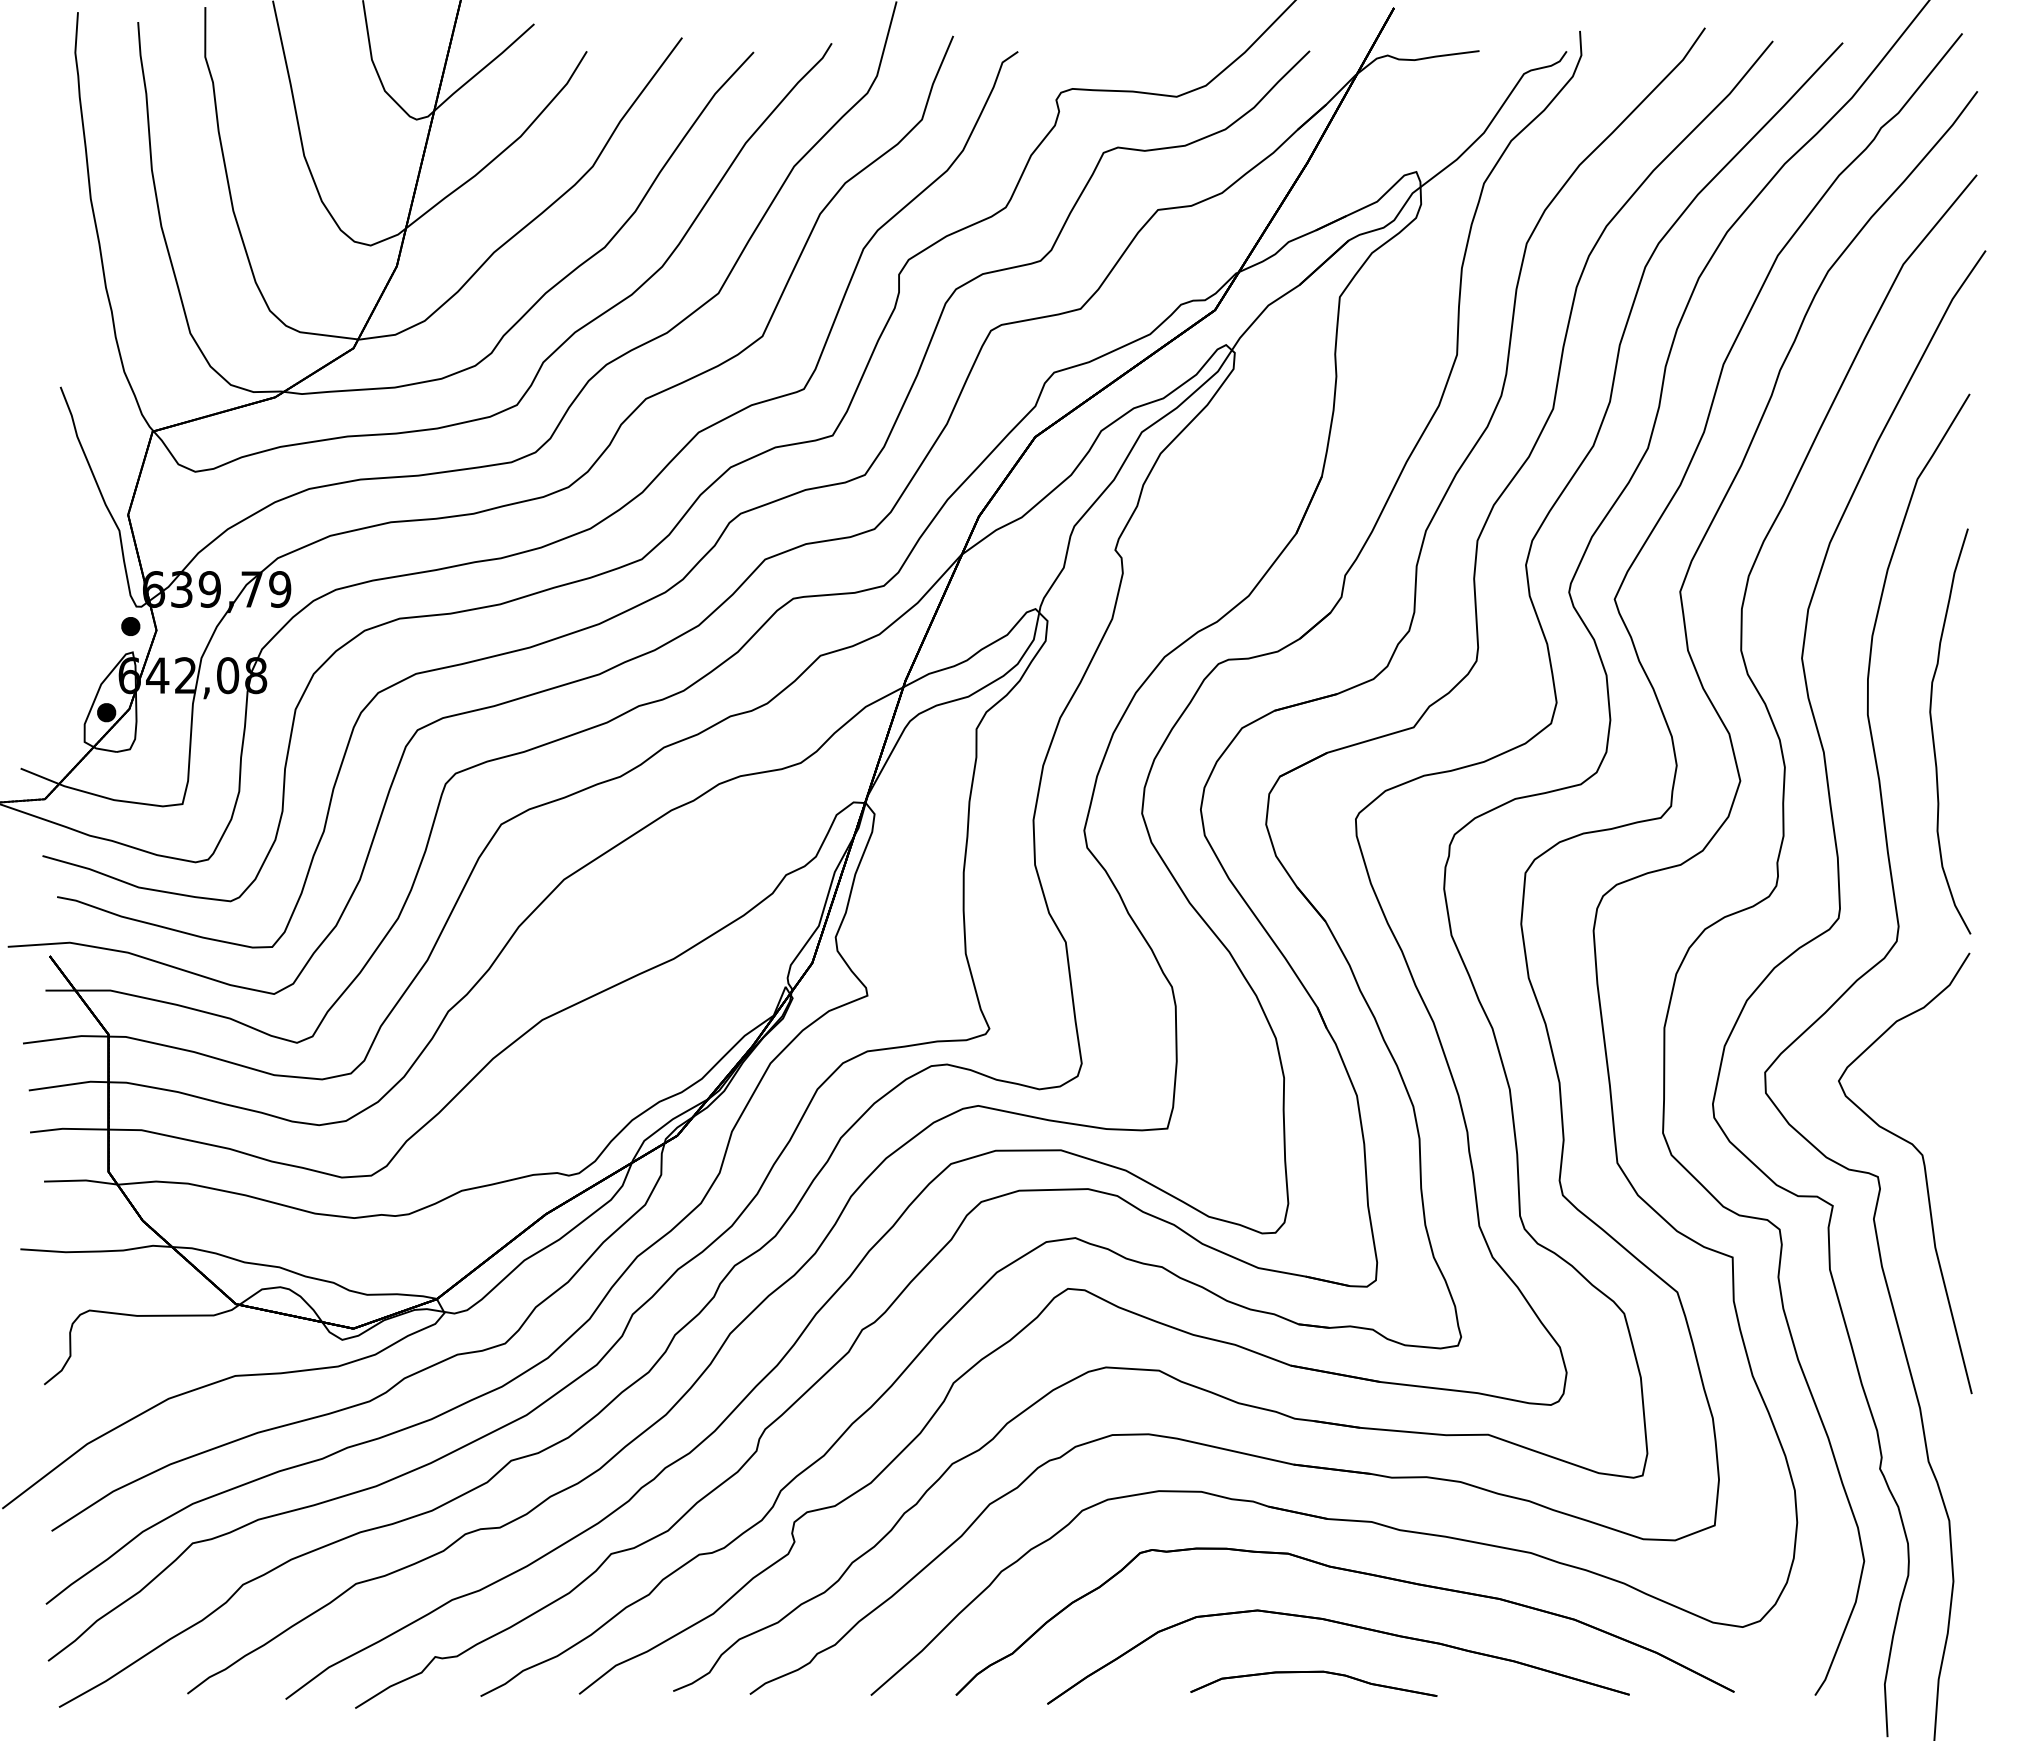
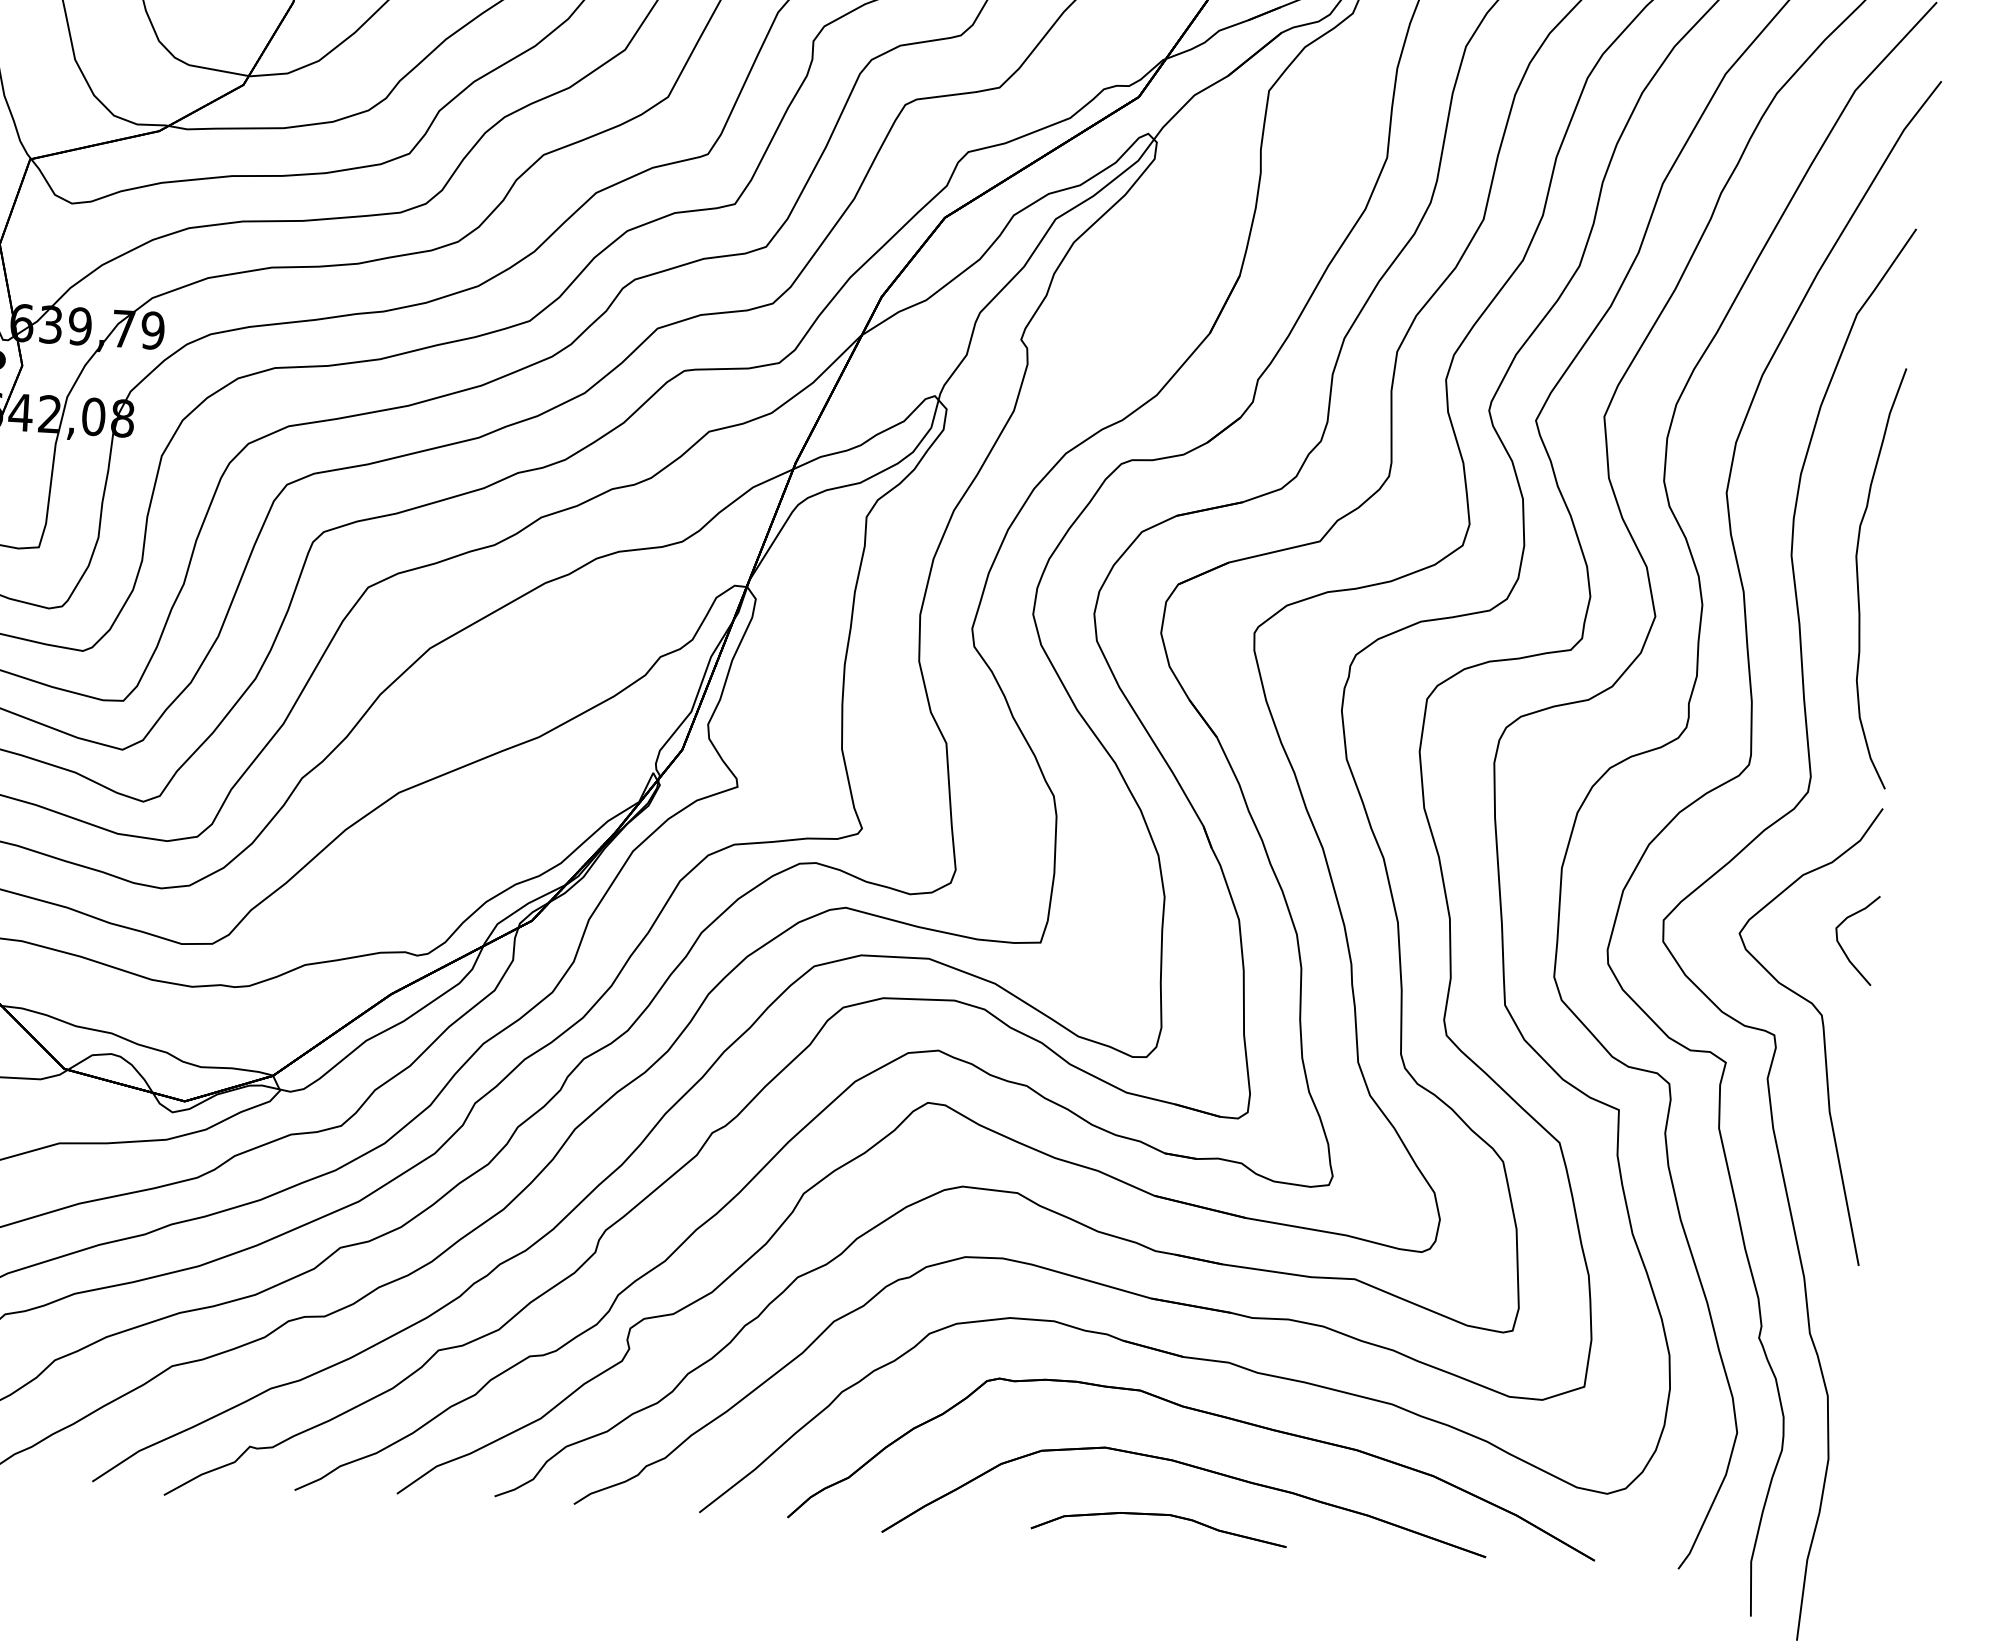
part: (1938, 1088) -> (1842, 947), added

